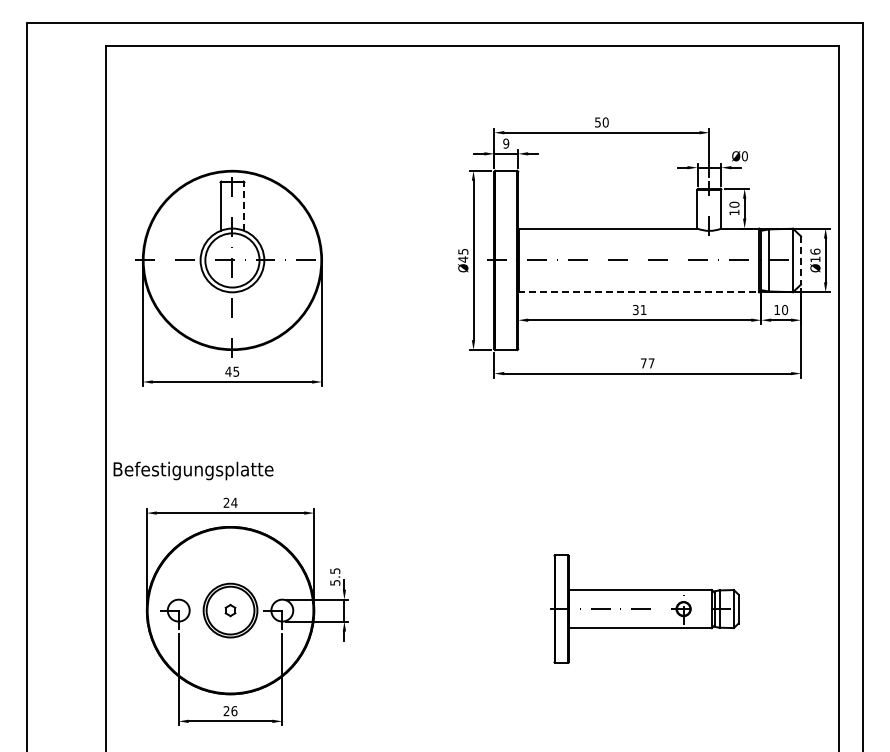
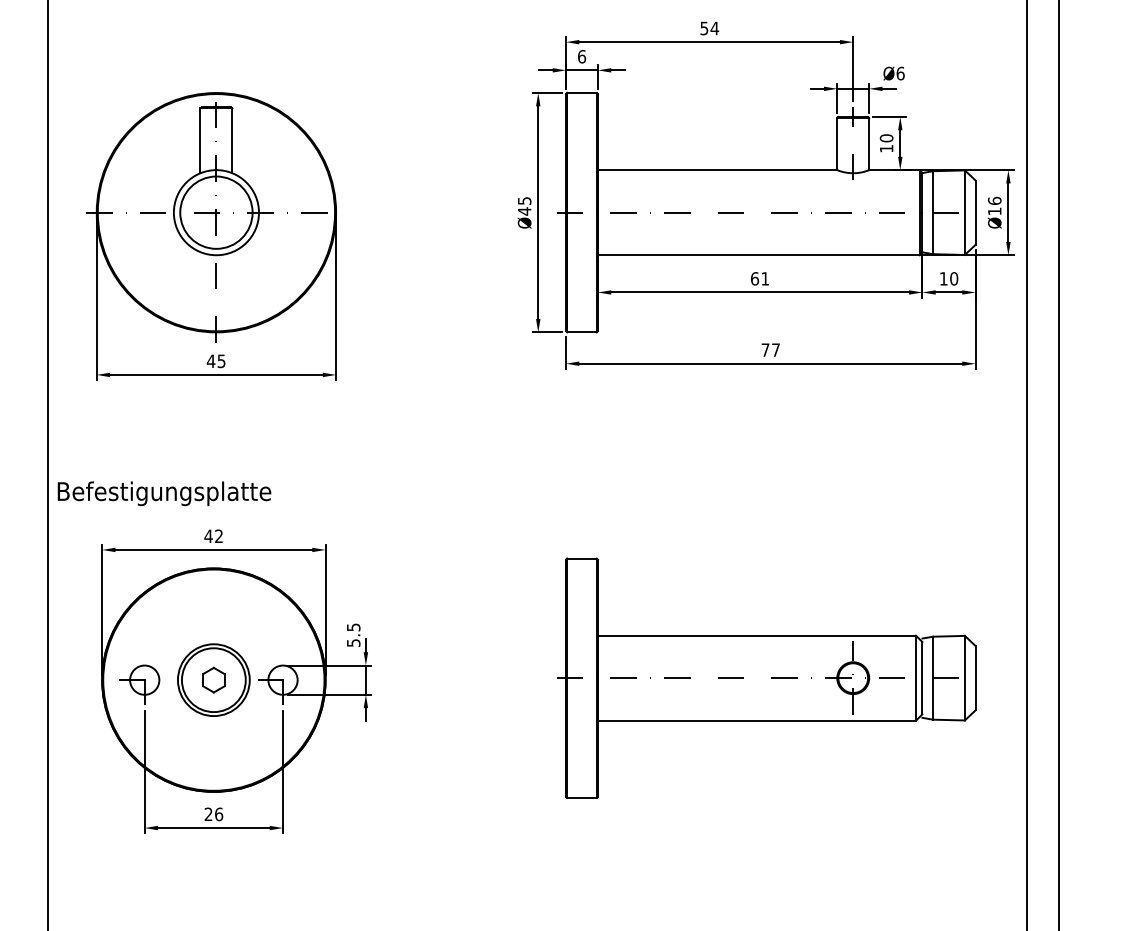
text: (605, 122) -> (714, 28), 50 -> 54
text: (506, 143) -> (582, 56), 9 -> 6
text: (744, 155) -> (900, 72), Ø0 -> Ø6
line: (244, 206) -> (232, 140), dashed -> solid
line: (801, 260) -> (976, 212), dashed -> solid
line: (638, 292) -> (758, 255), dashed -> solid
text: (635, 309) -> (754, 278), 31 -> 61
text: (230, 502) -> (213, 535), 24 -> 42
part: (644, 608) -> (766, 677), size x1.67
part: (230, 610) -> (213, 680), size x1.67

